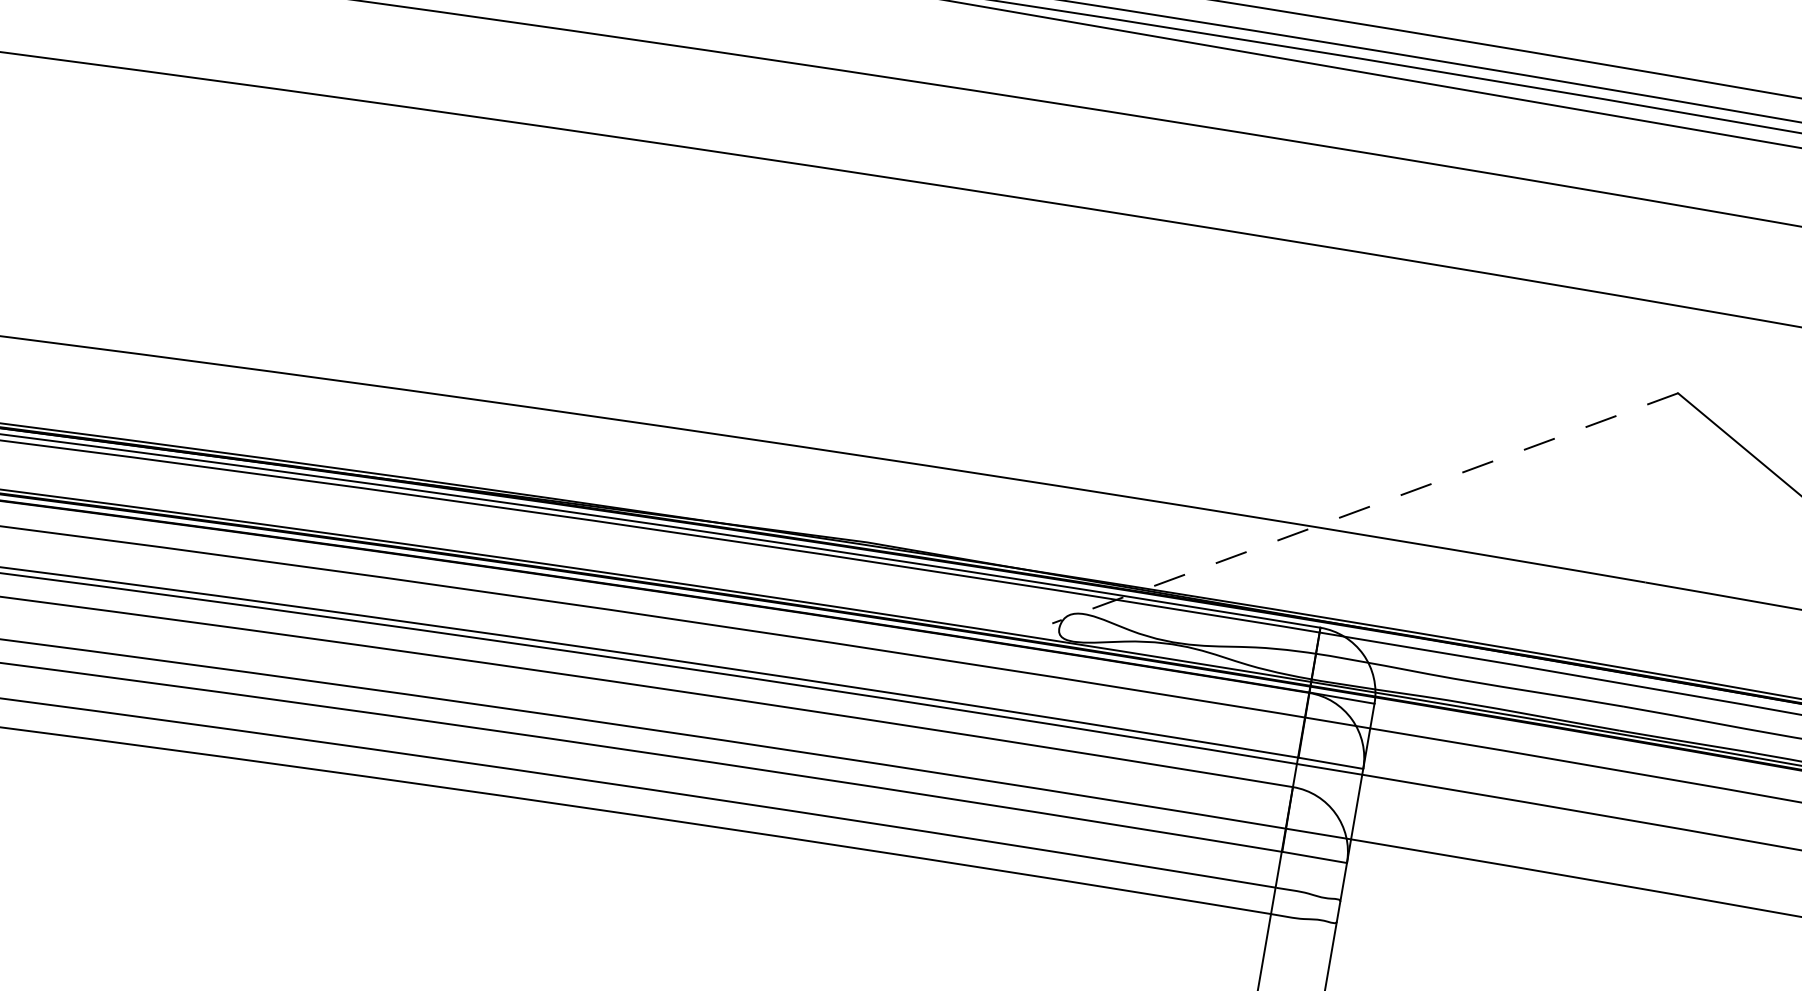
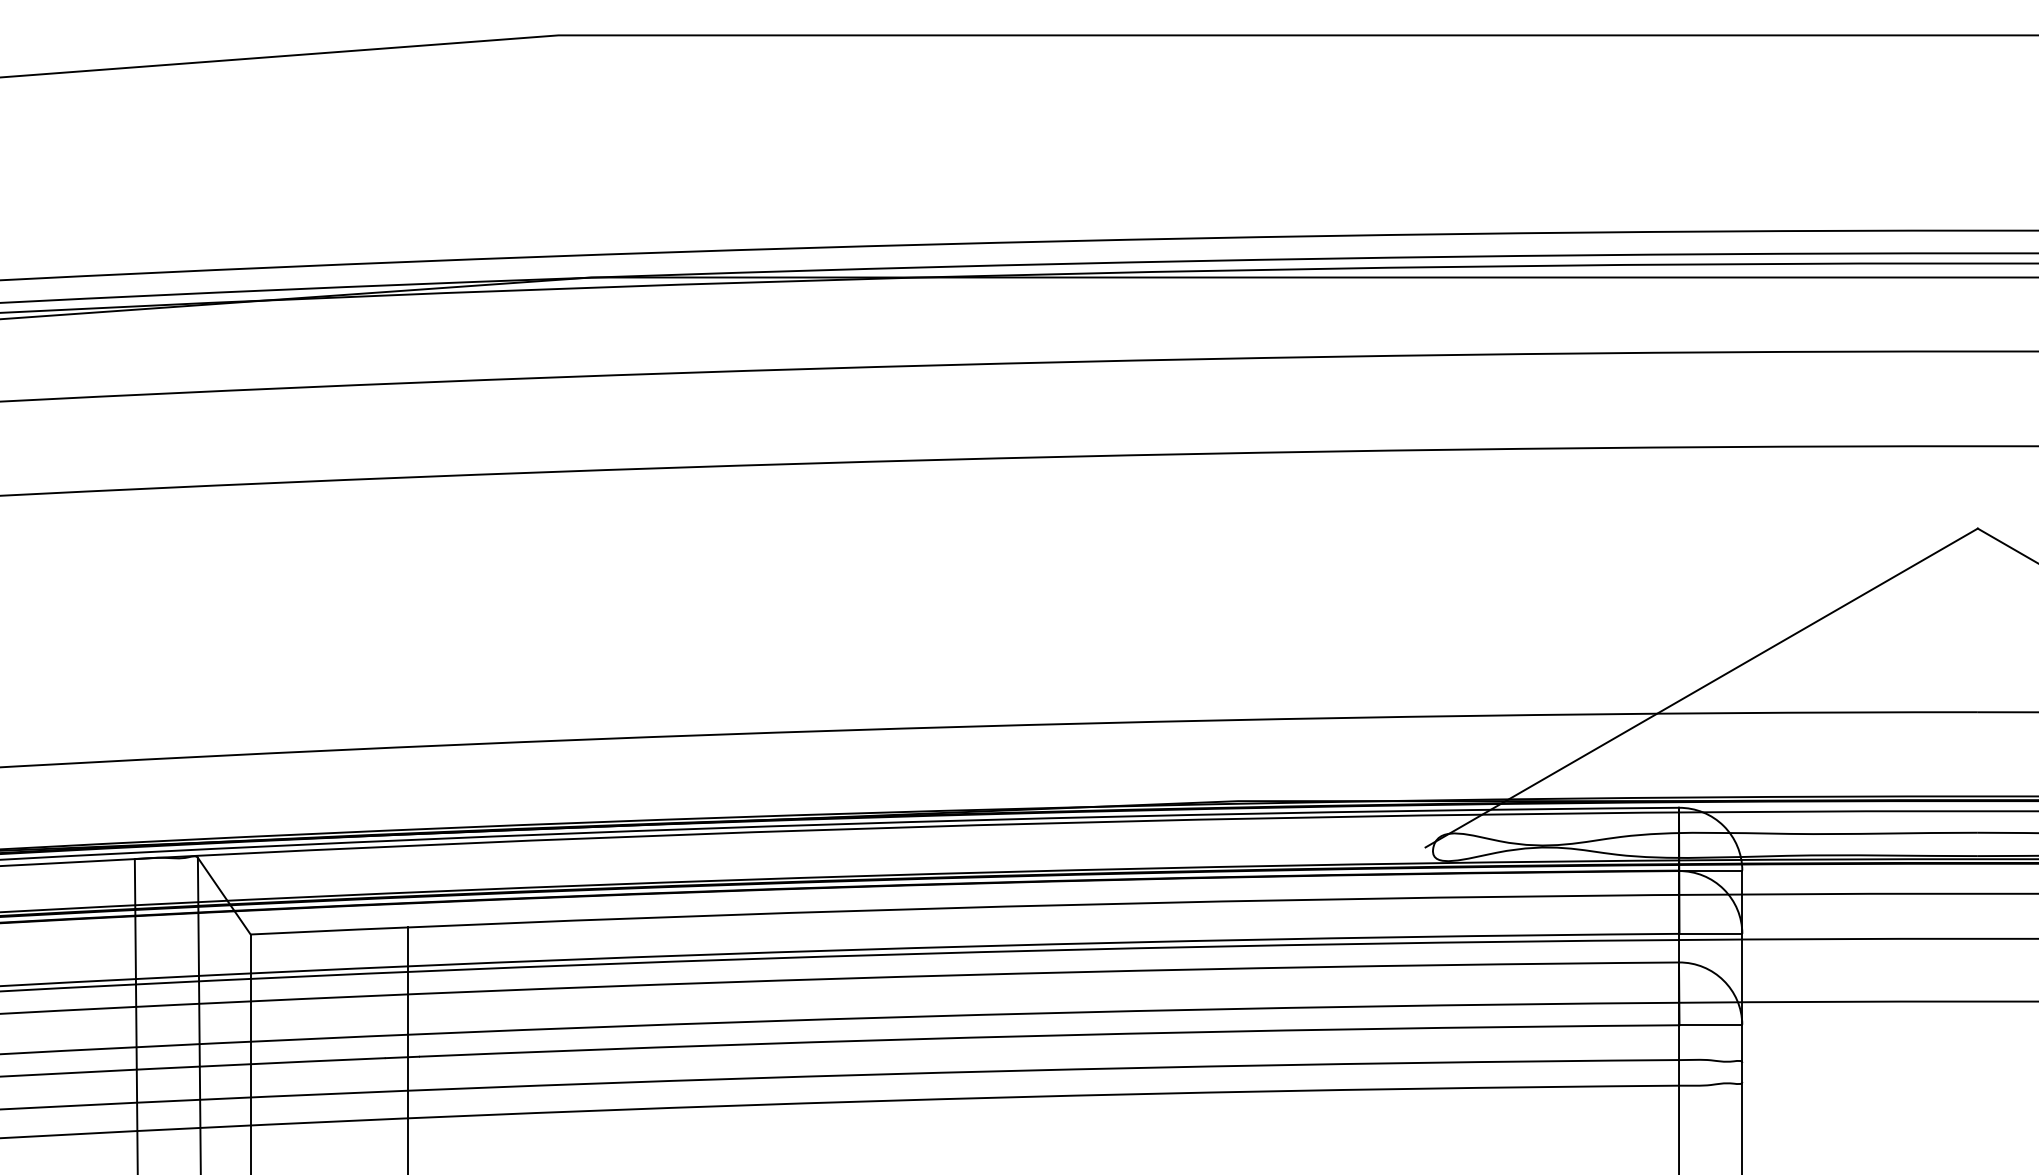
line: (1364, 508) -> (1701, 688), dashed -> solid

